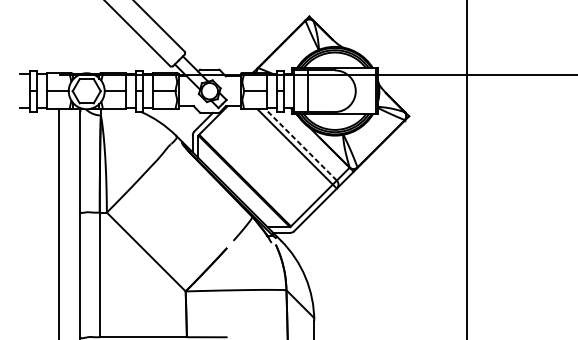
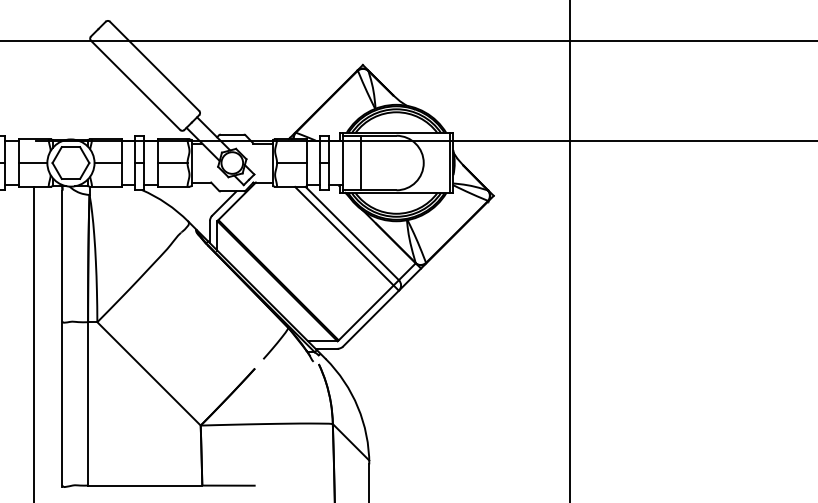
line: (301, 144) -> (352, 233), dashed -> solid

